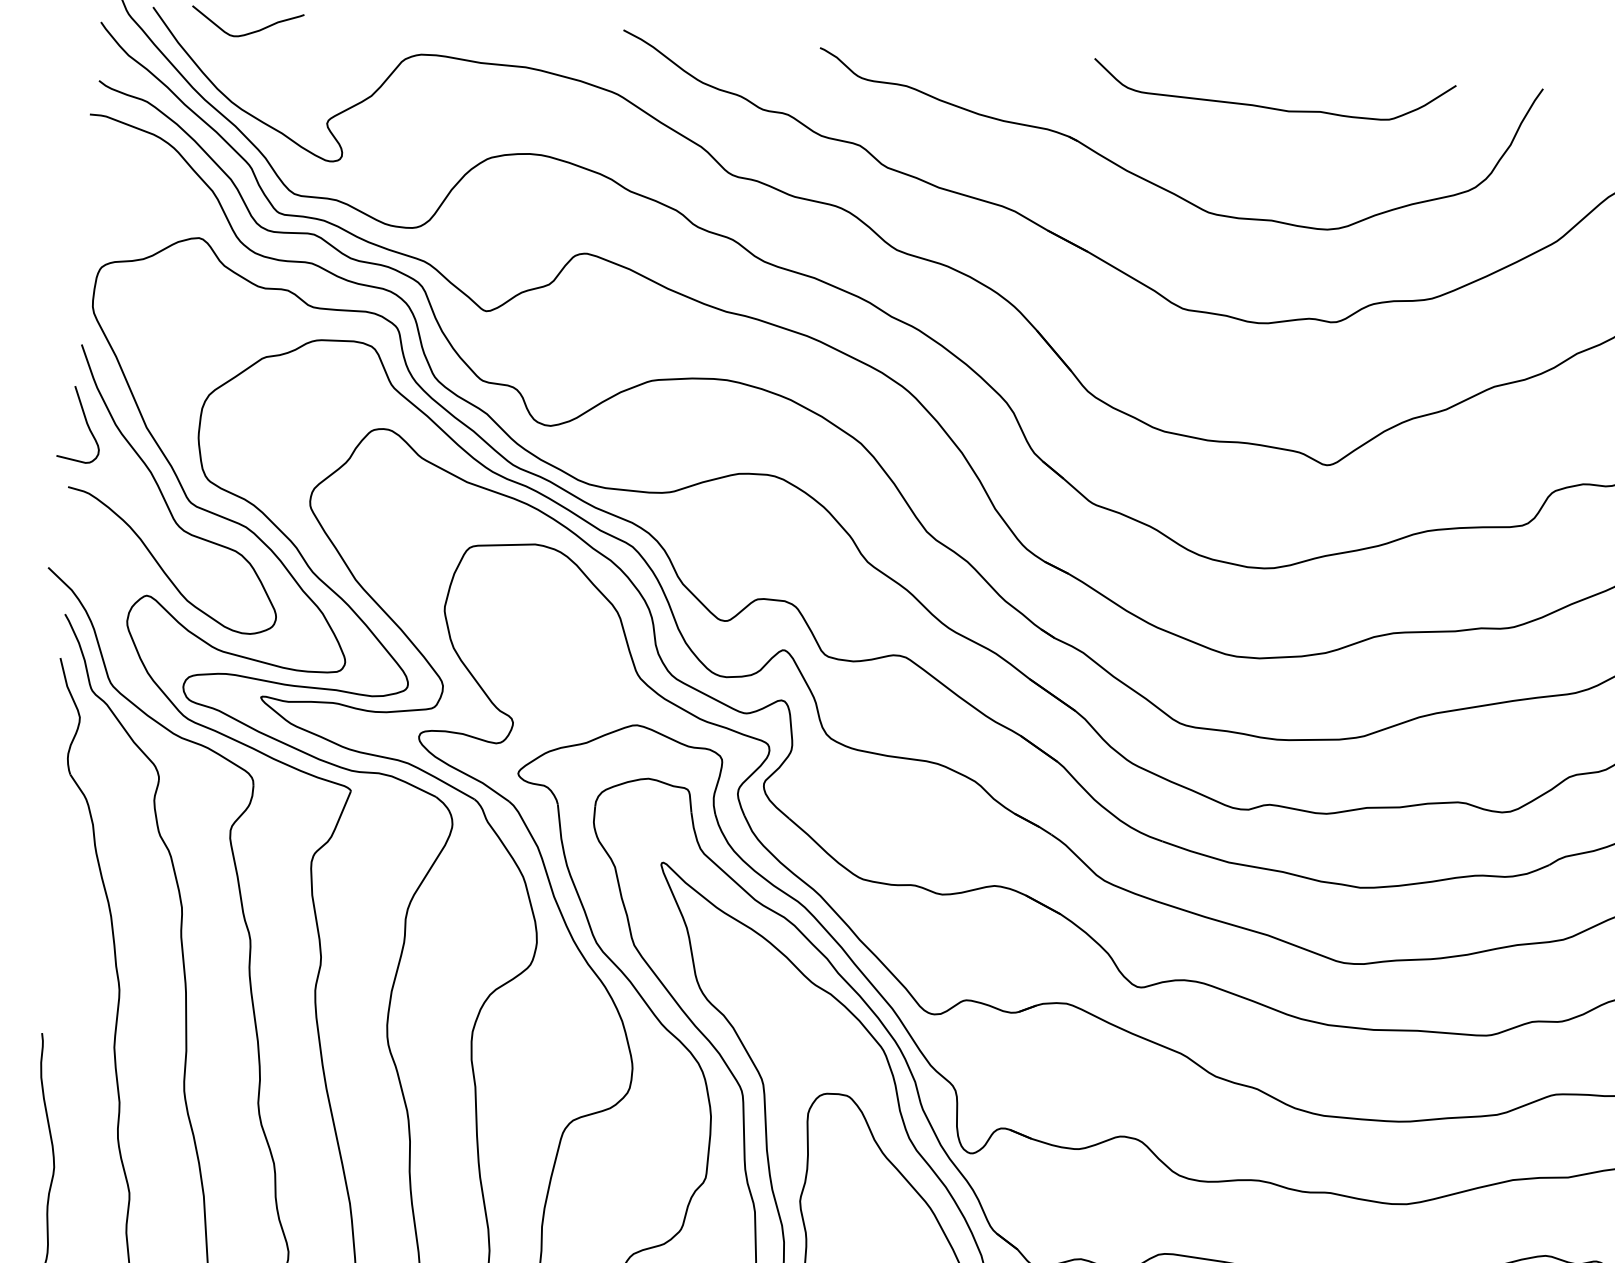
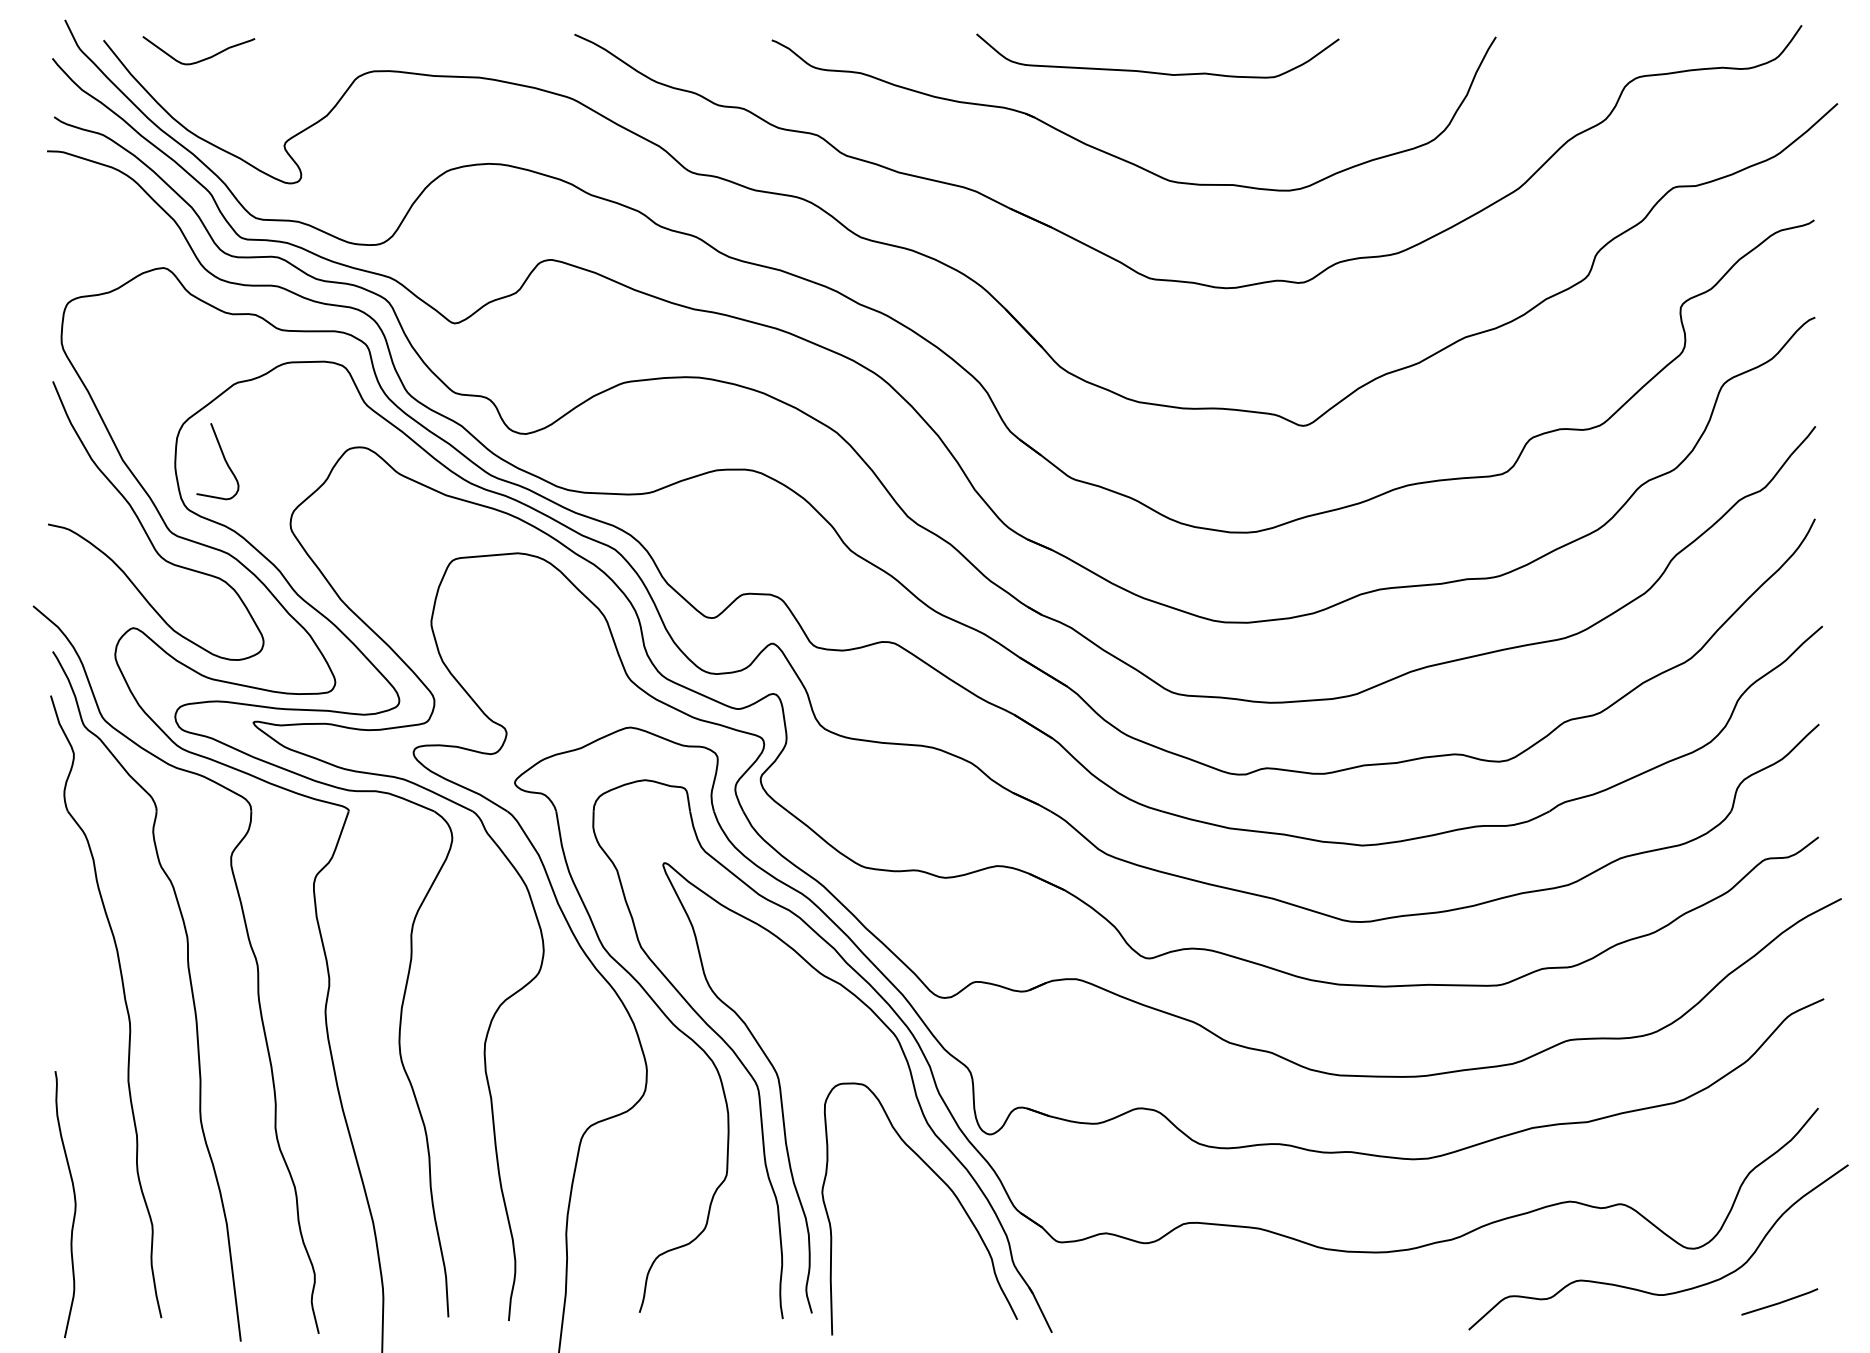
curve: (1268, 106) -> (1152, 71), moved
curve: (85, 422) -> (223, 458), moved

